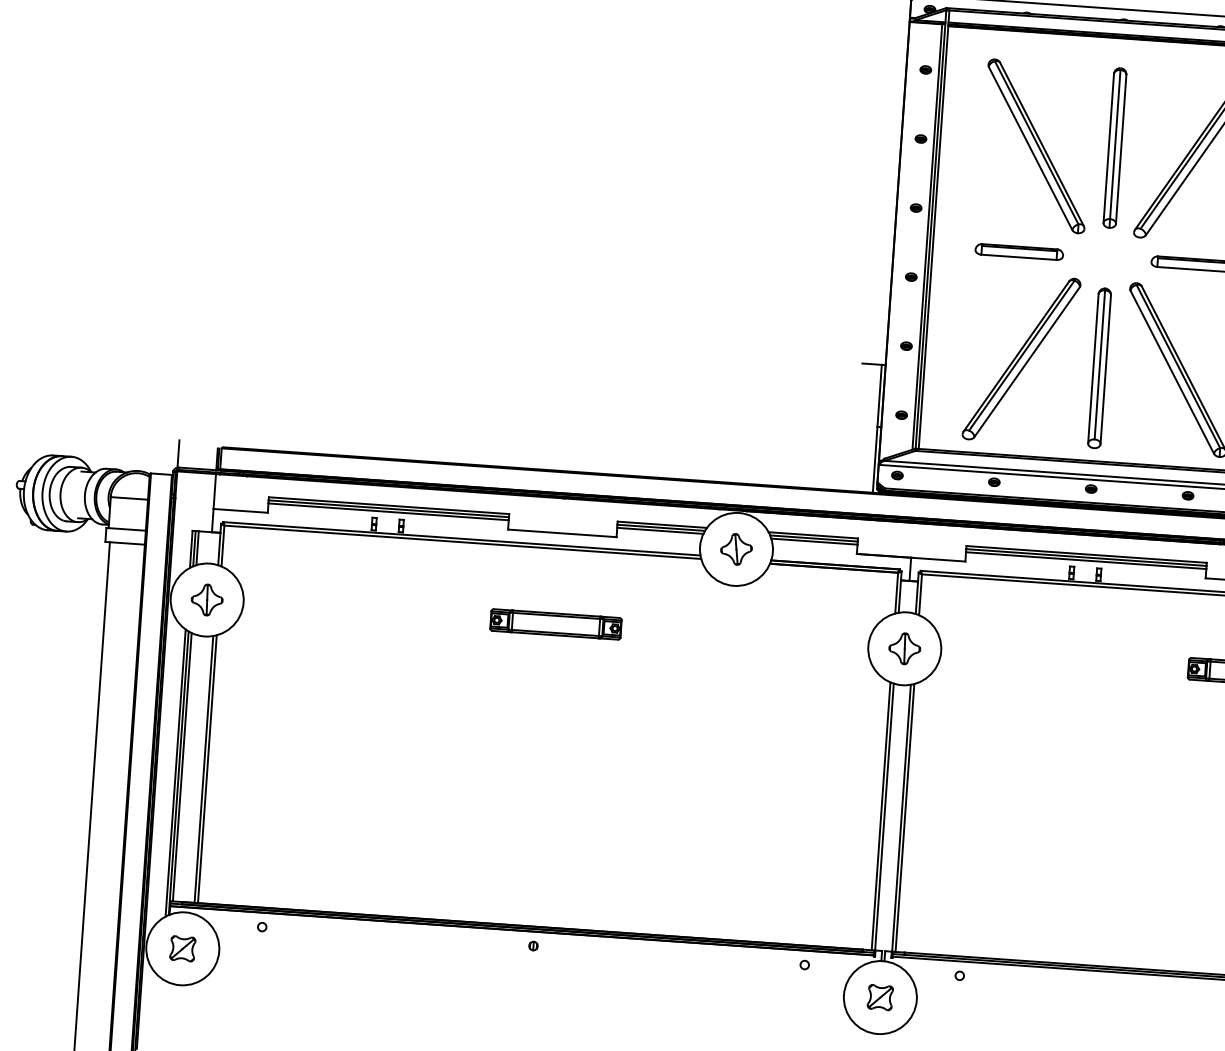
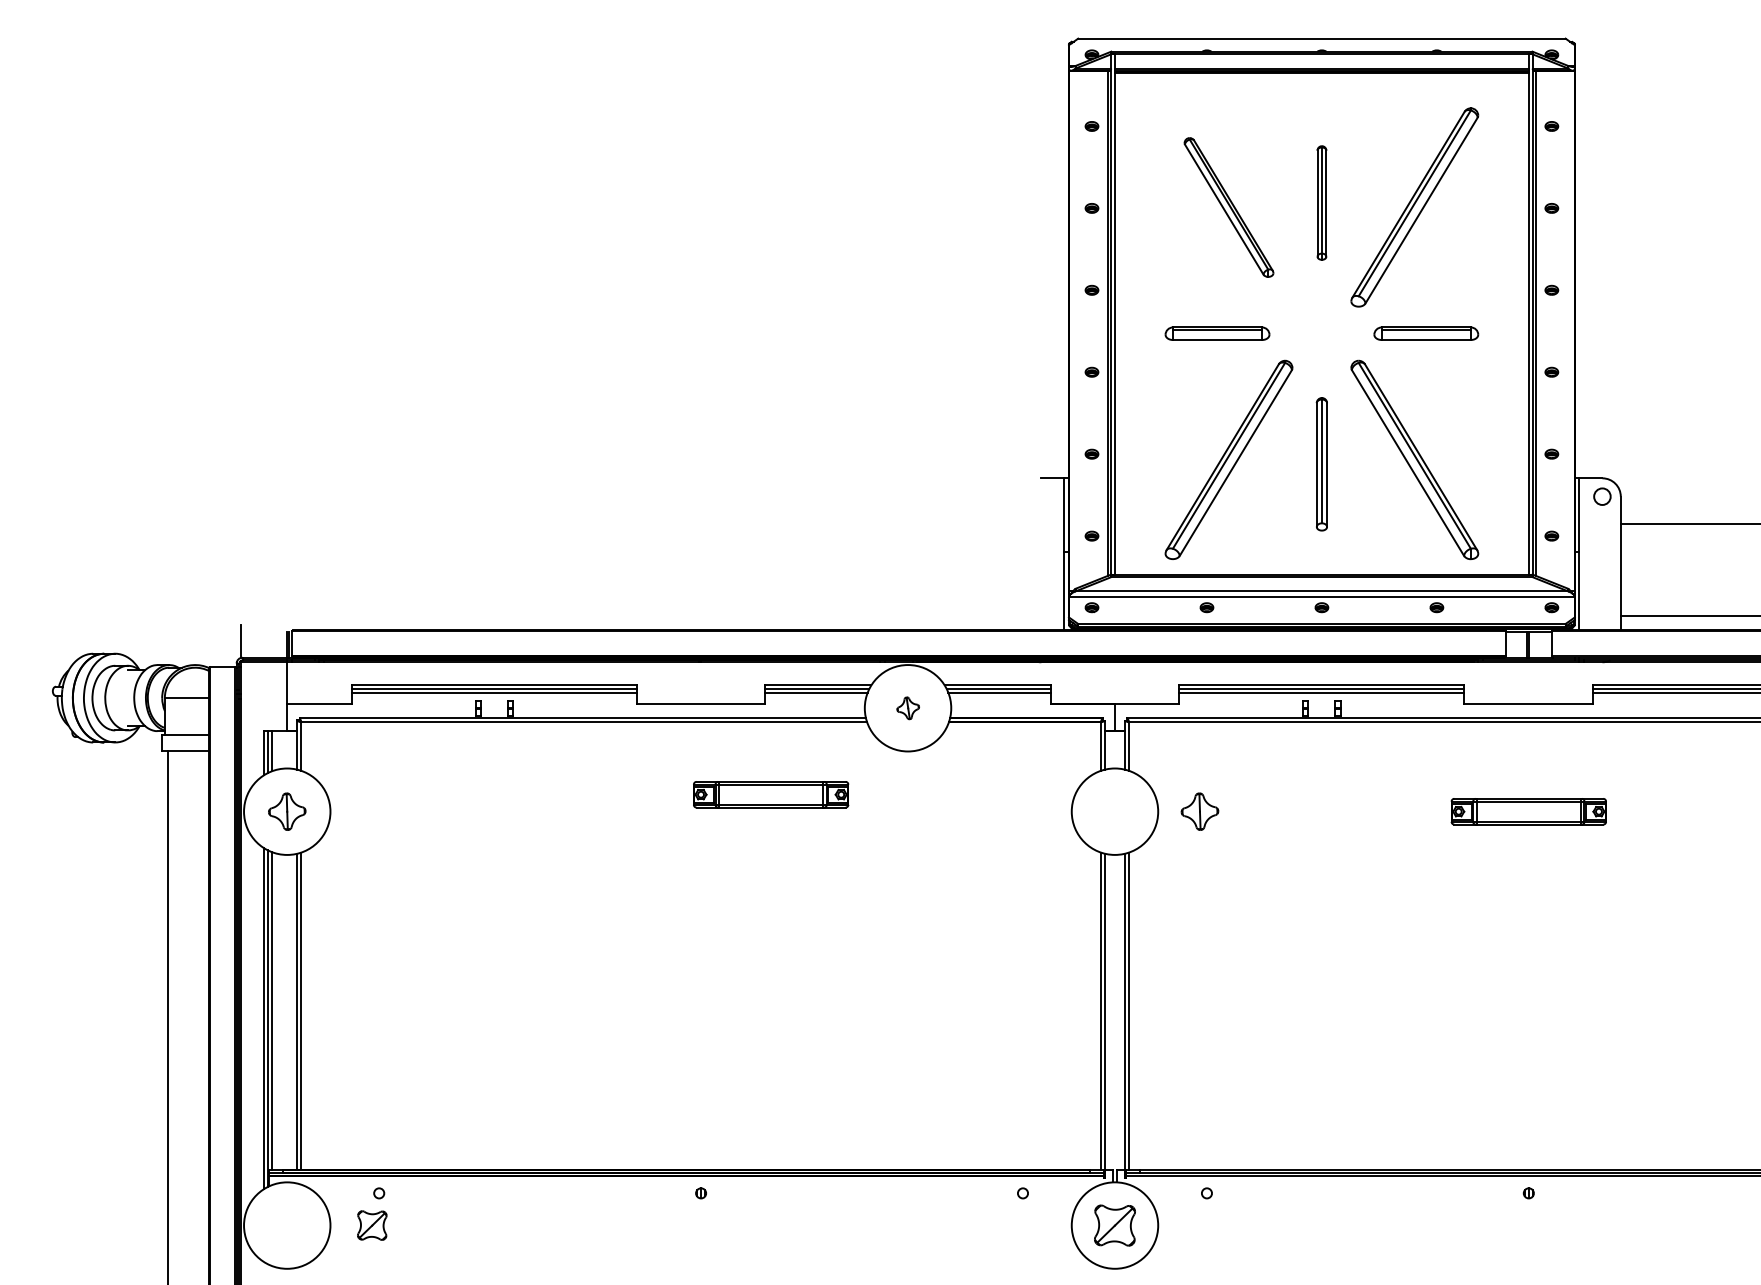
part: (1036, 146) -> (1228, 207), size x0.7
part: (1114, 147) -> (1321, 202), size x0.6
part: (1099, 367) -> (1321, 463), size x0.7
part: (736, 549) -> (908, 708), size x0.6
part: (556, 624) -> (771, 794), moved
part: (904, 648) -> (1199, 811), moved
part: (183, 948) -> (372, 1225), moved
part: (879, 997) -> (1114, 1225), size x1.4

